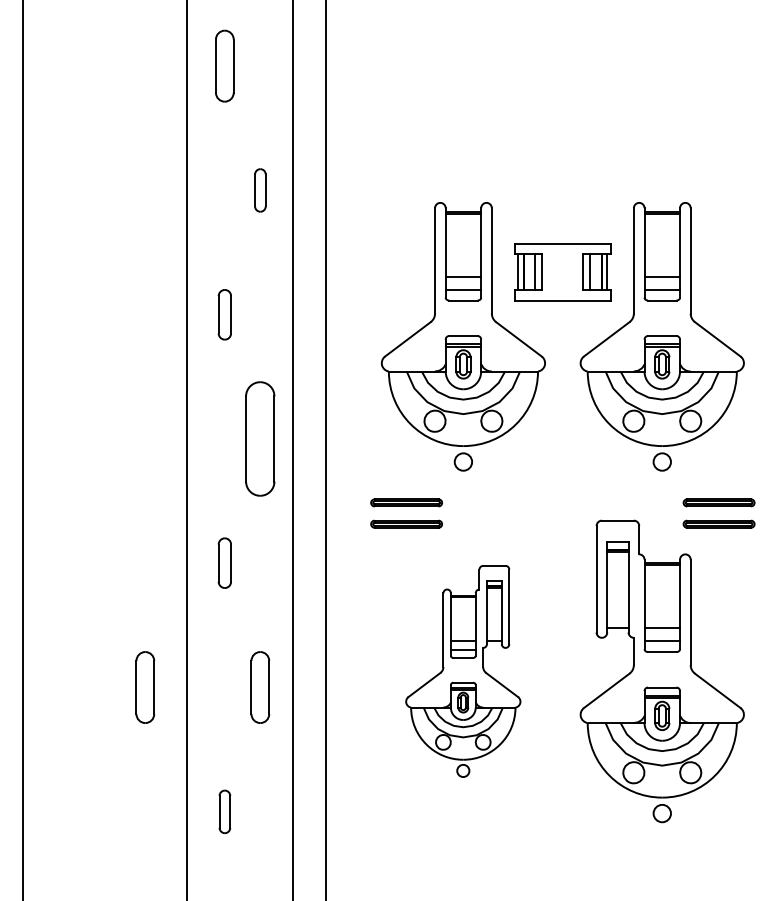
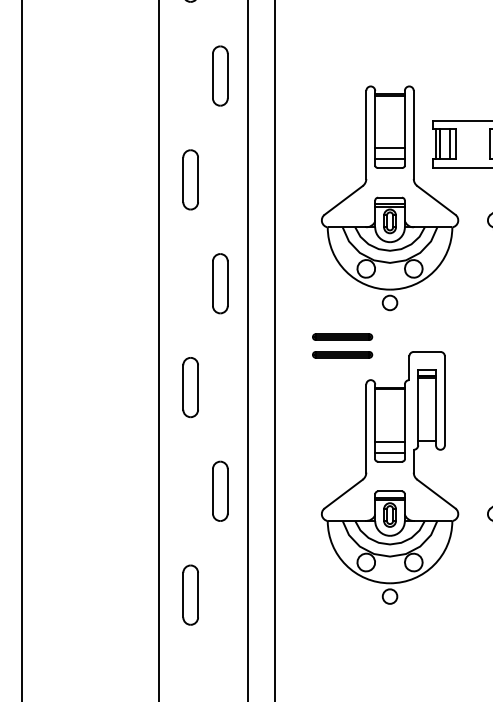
part: (260, 190) -> (220, 76), size x1.67
part: (224, 314) -> (190, 179), size x1.43
part: (260, 438) -> (220, 283), size x0.62
part: (224, 562) -> (190, 386), size x1.43
part: (462, 671) -> (389, 477), size x1.43
part: (145, 687) -> (124, 491), removed
part: (224, 811) -> (190, 594), size x1.67

